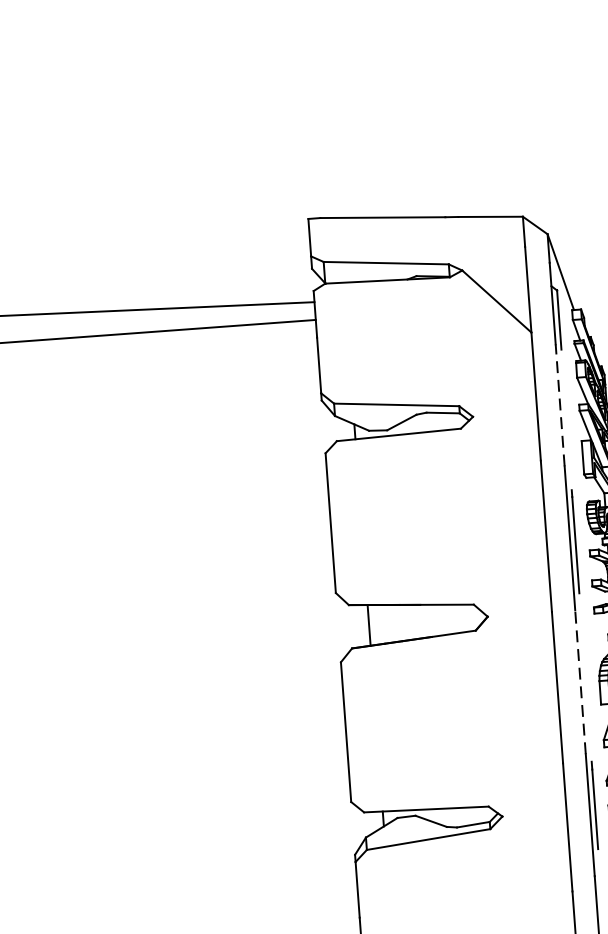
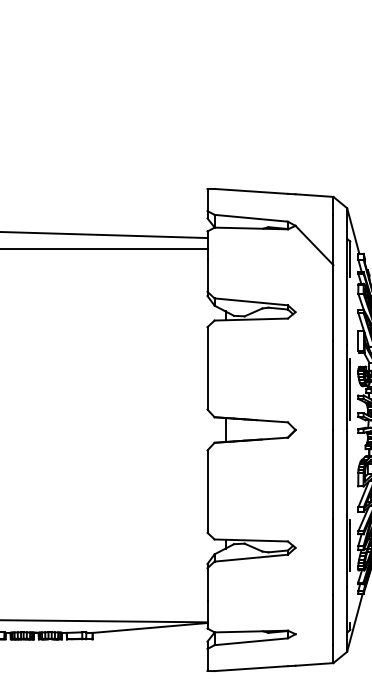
line: (560, 405) -> (347, 309), dashed -> solid
line: (580, 680) -> (347, 471), dashed -> solid

